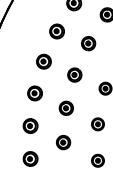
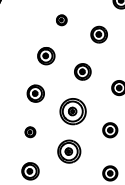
part: (56, 31) -> (61, 20), size x0.6
part: (65, 107) -> (71, 110), size x1.6
part: (30, 125) -> (30, 131), size x0.6
part: (63, 142) -> (69, 151), size x1.4

